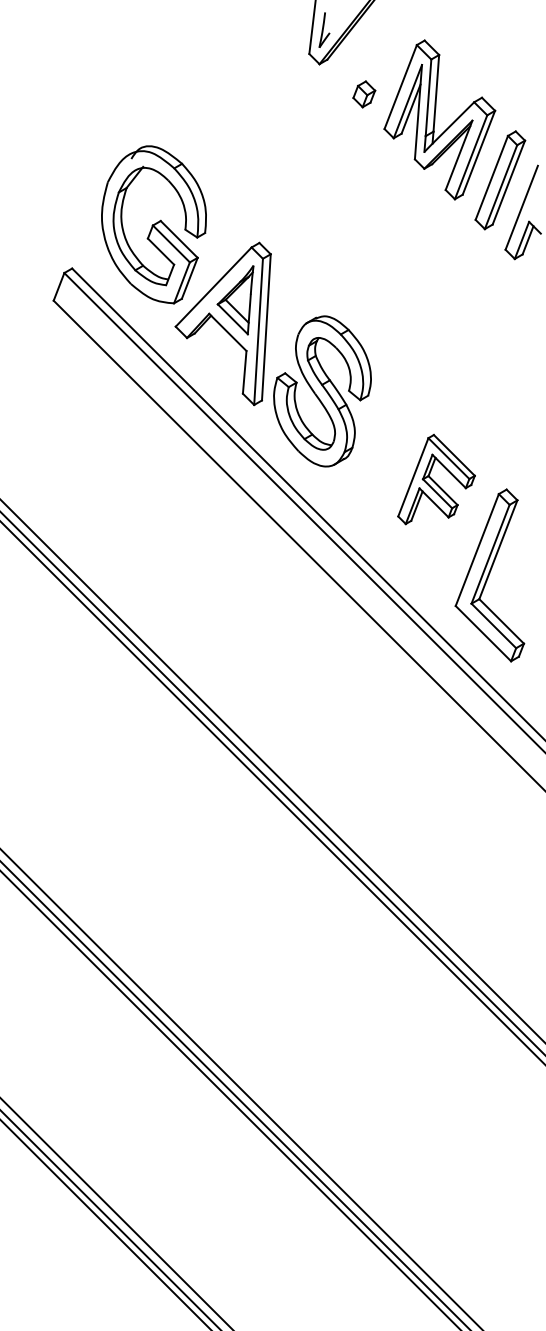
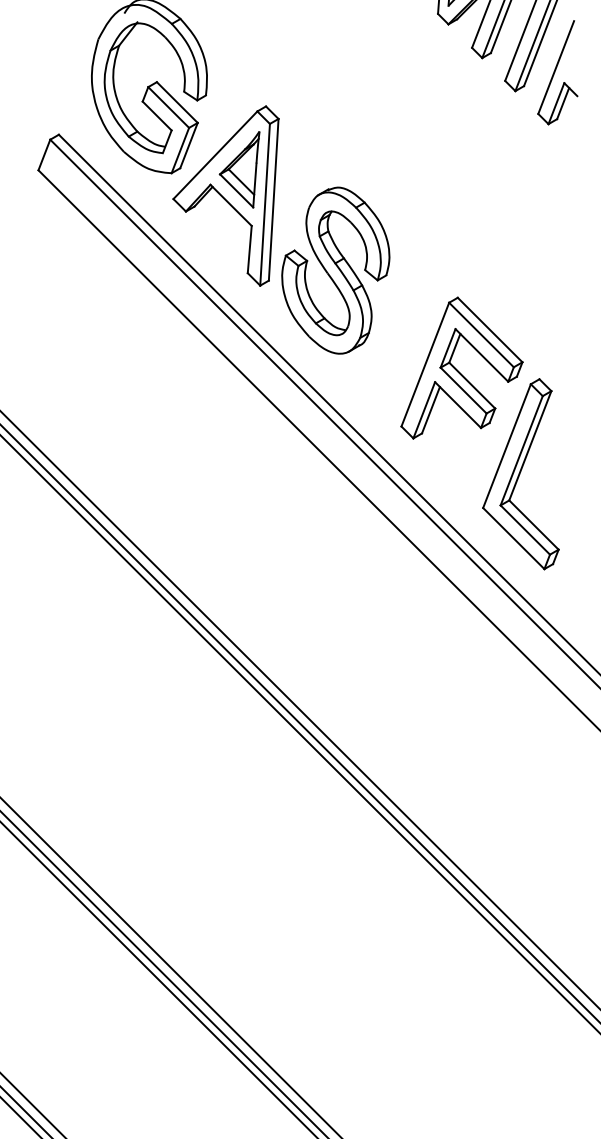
part: (436, 479) -> (461, 368), size x1.43

